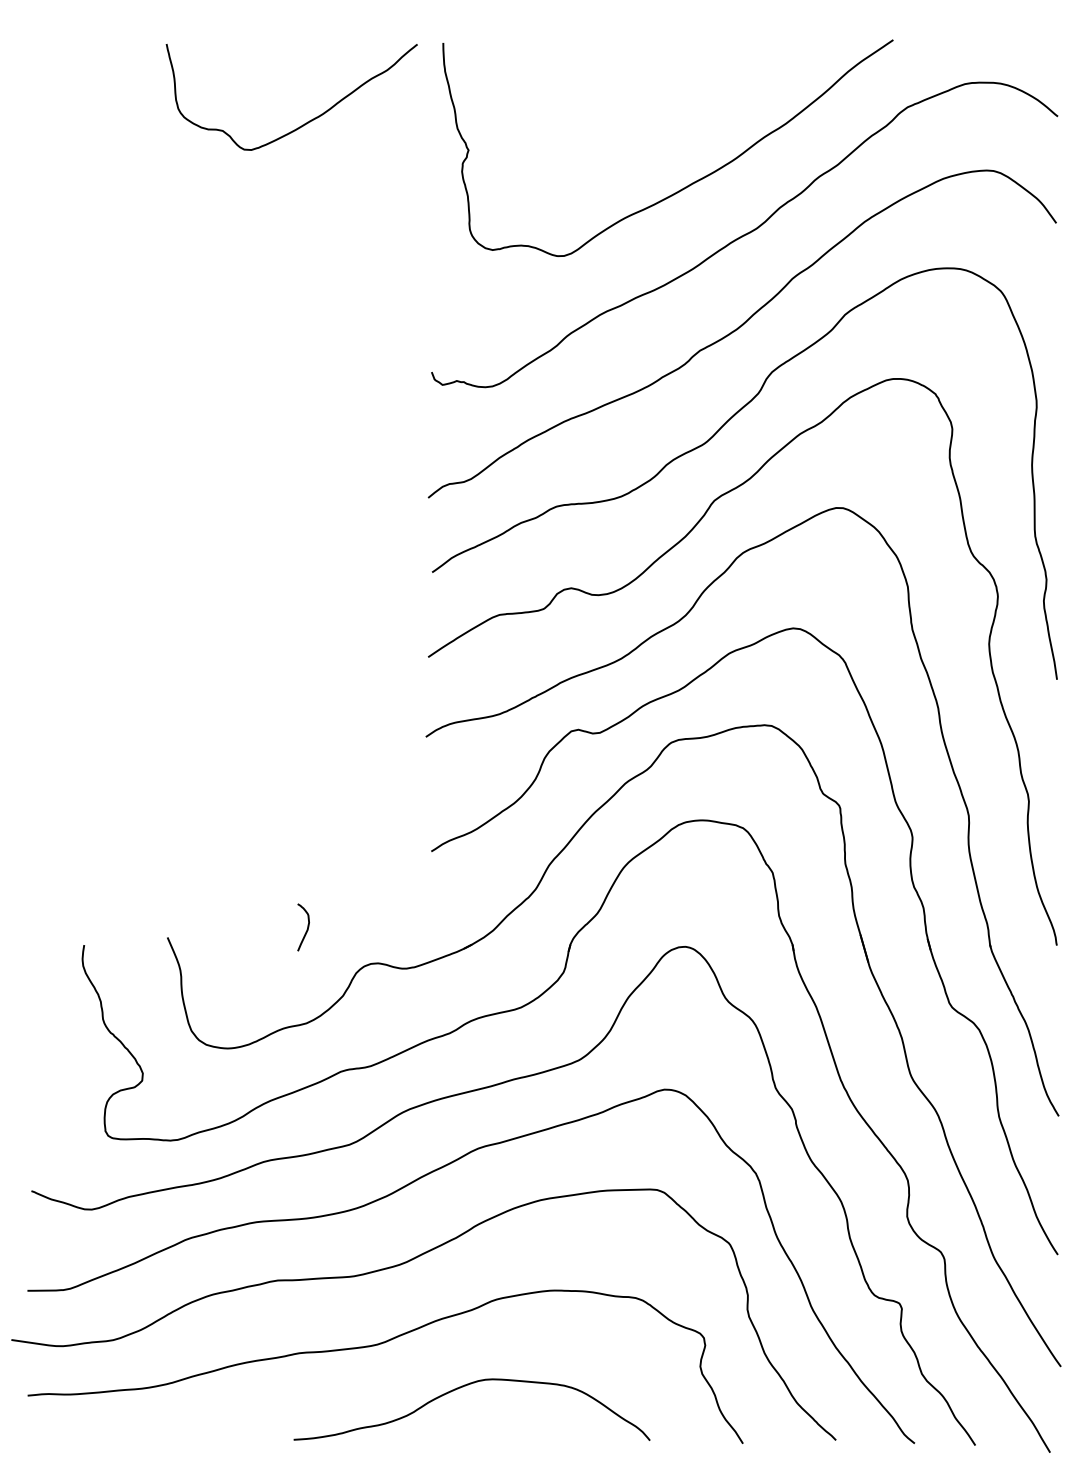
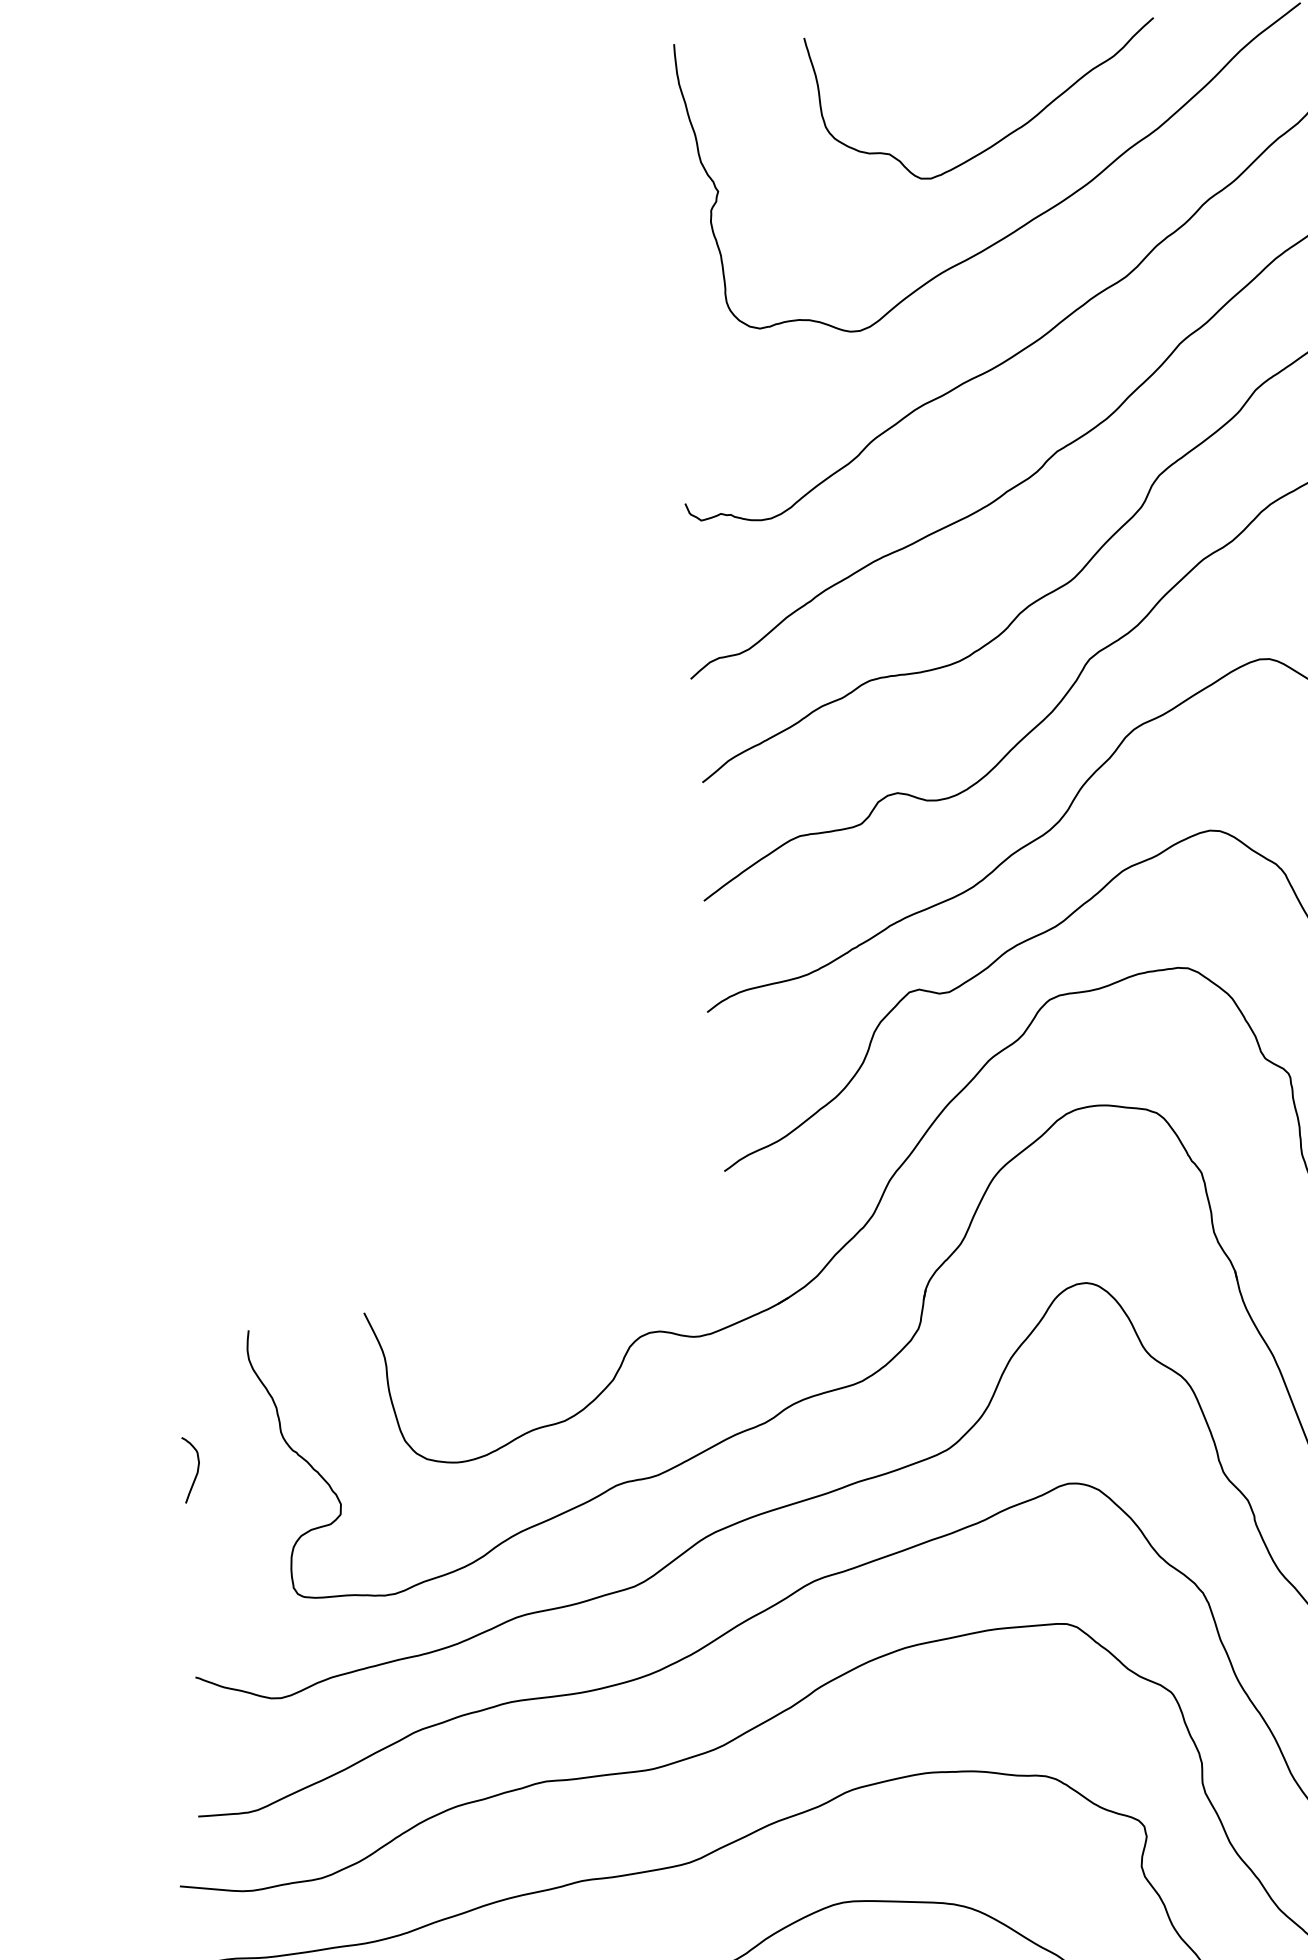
curve: (307, 121) -> (1006, 134), moved
curve: (306, 929) -> (195, 1472), moved

